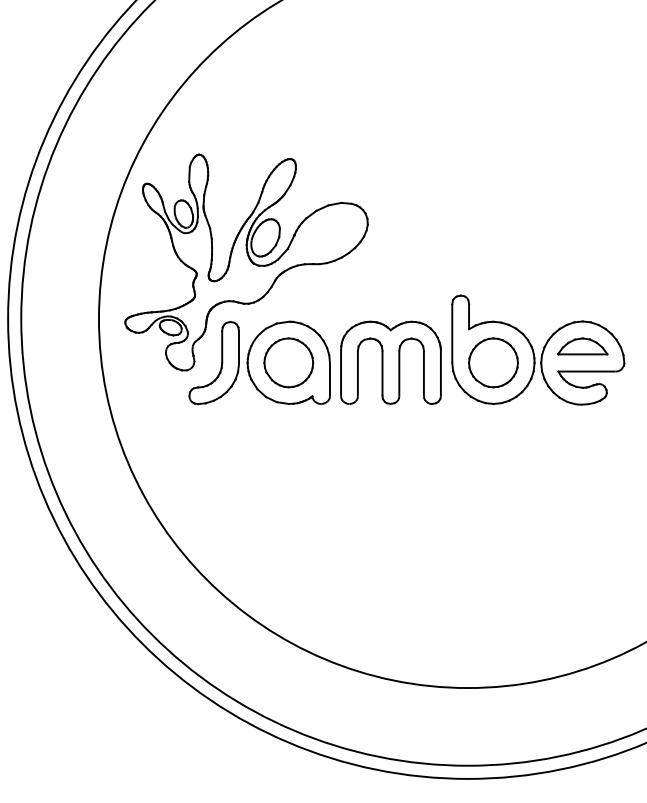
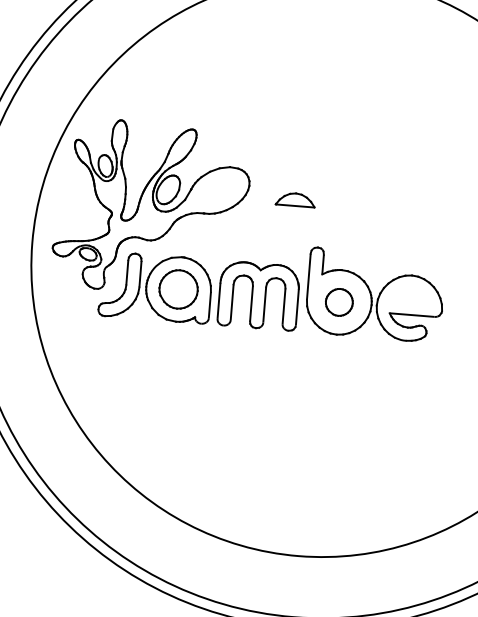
part: (582, 346) -> (295, 199), moved
part: (493, 362) -> (339, 302), size x0.7

